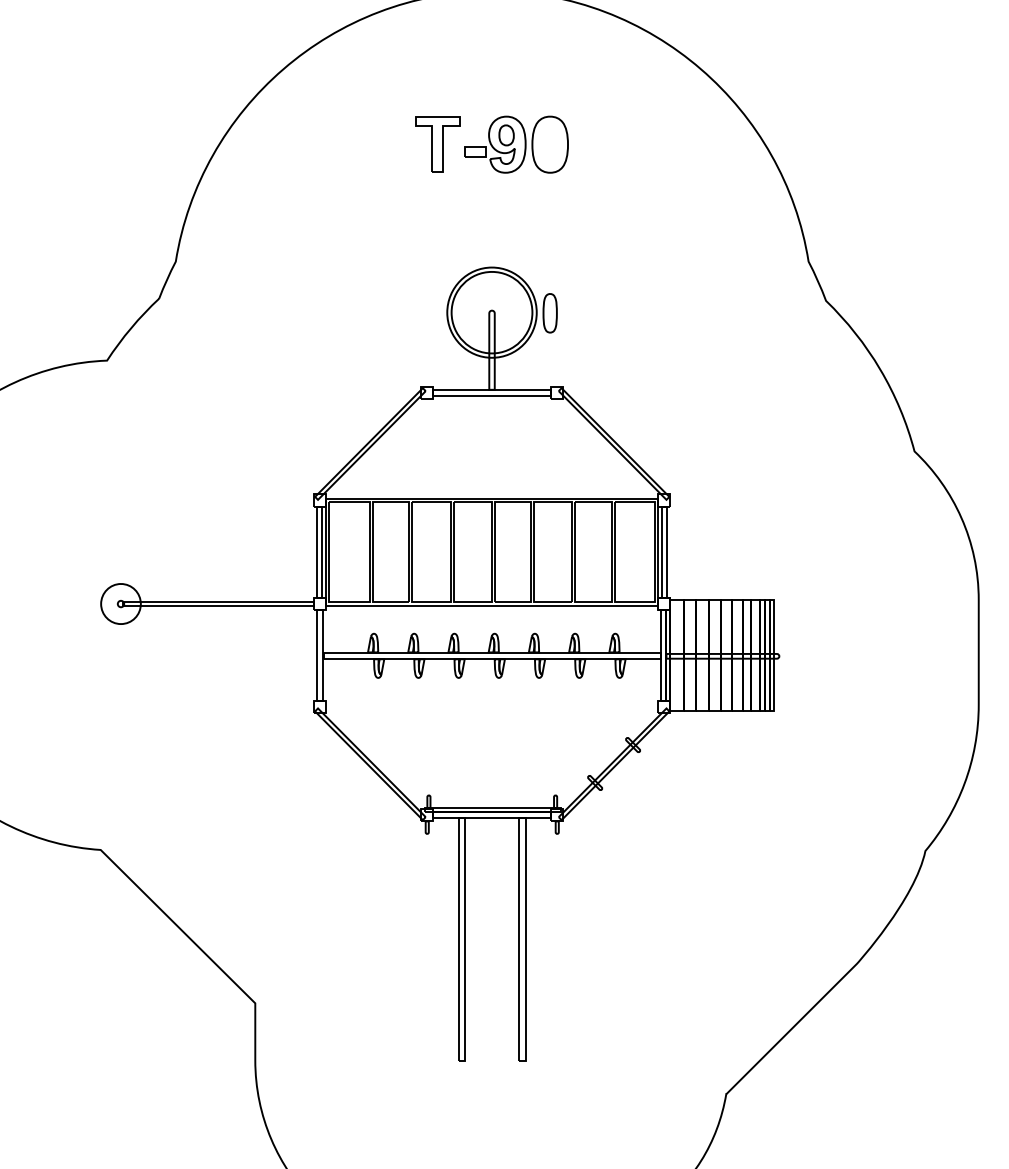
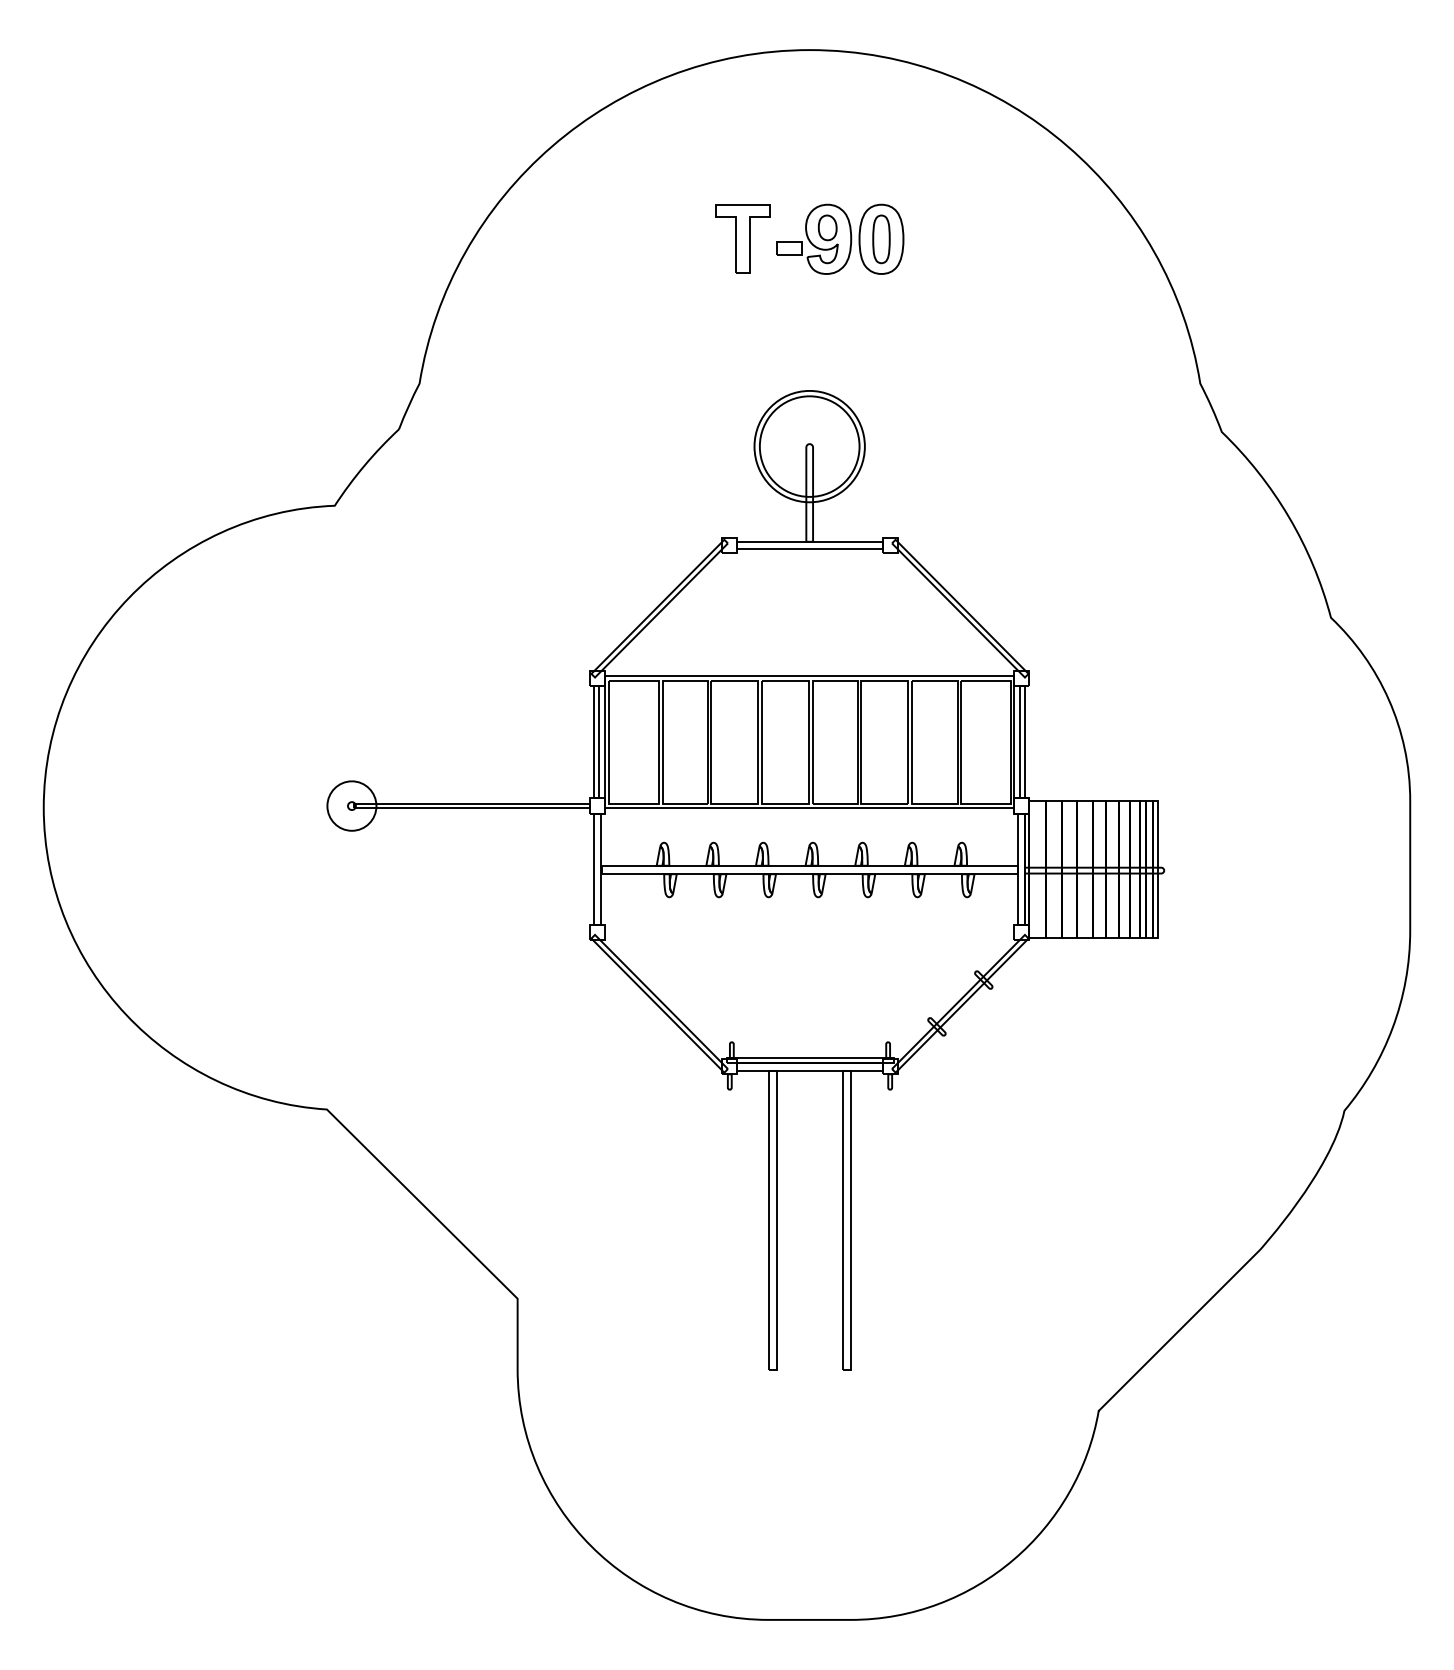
part: (550, 313) -> (881, 239), moved

